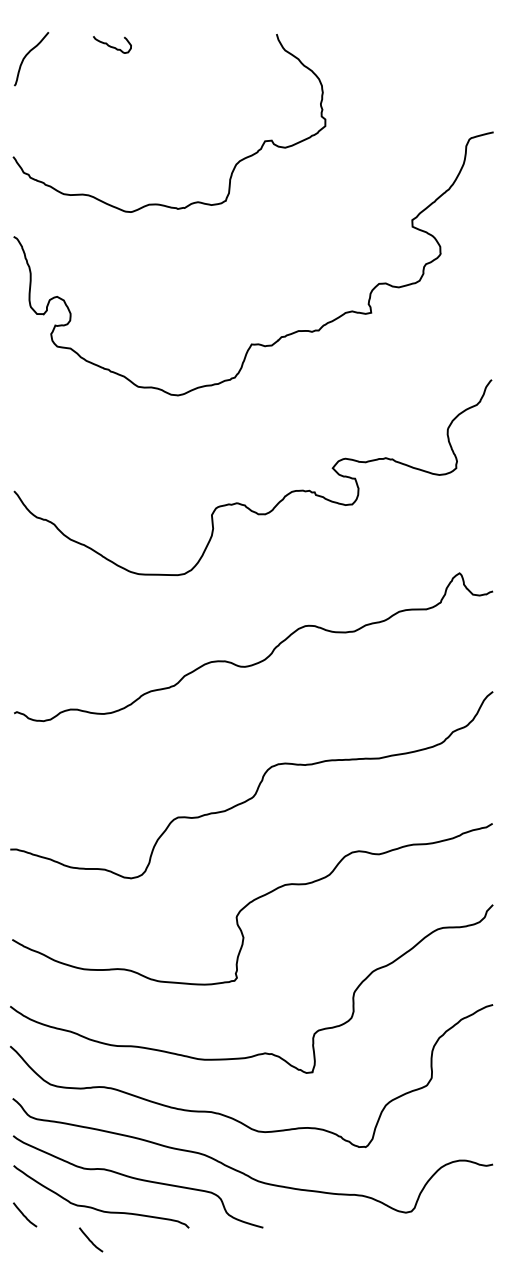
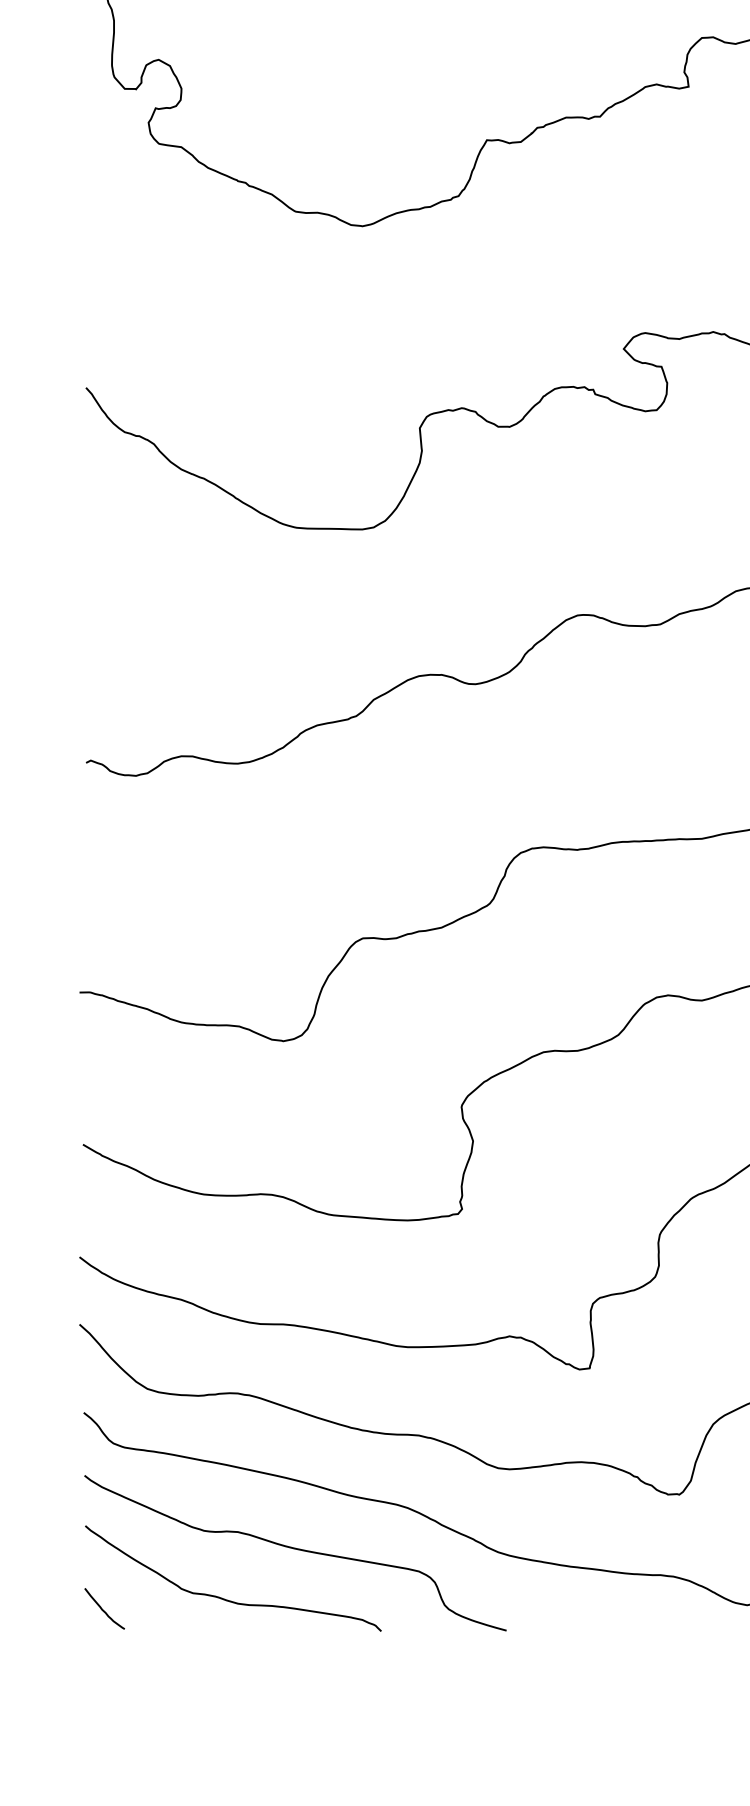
curve: (90, 1239) -> (214, 1650), removed

